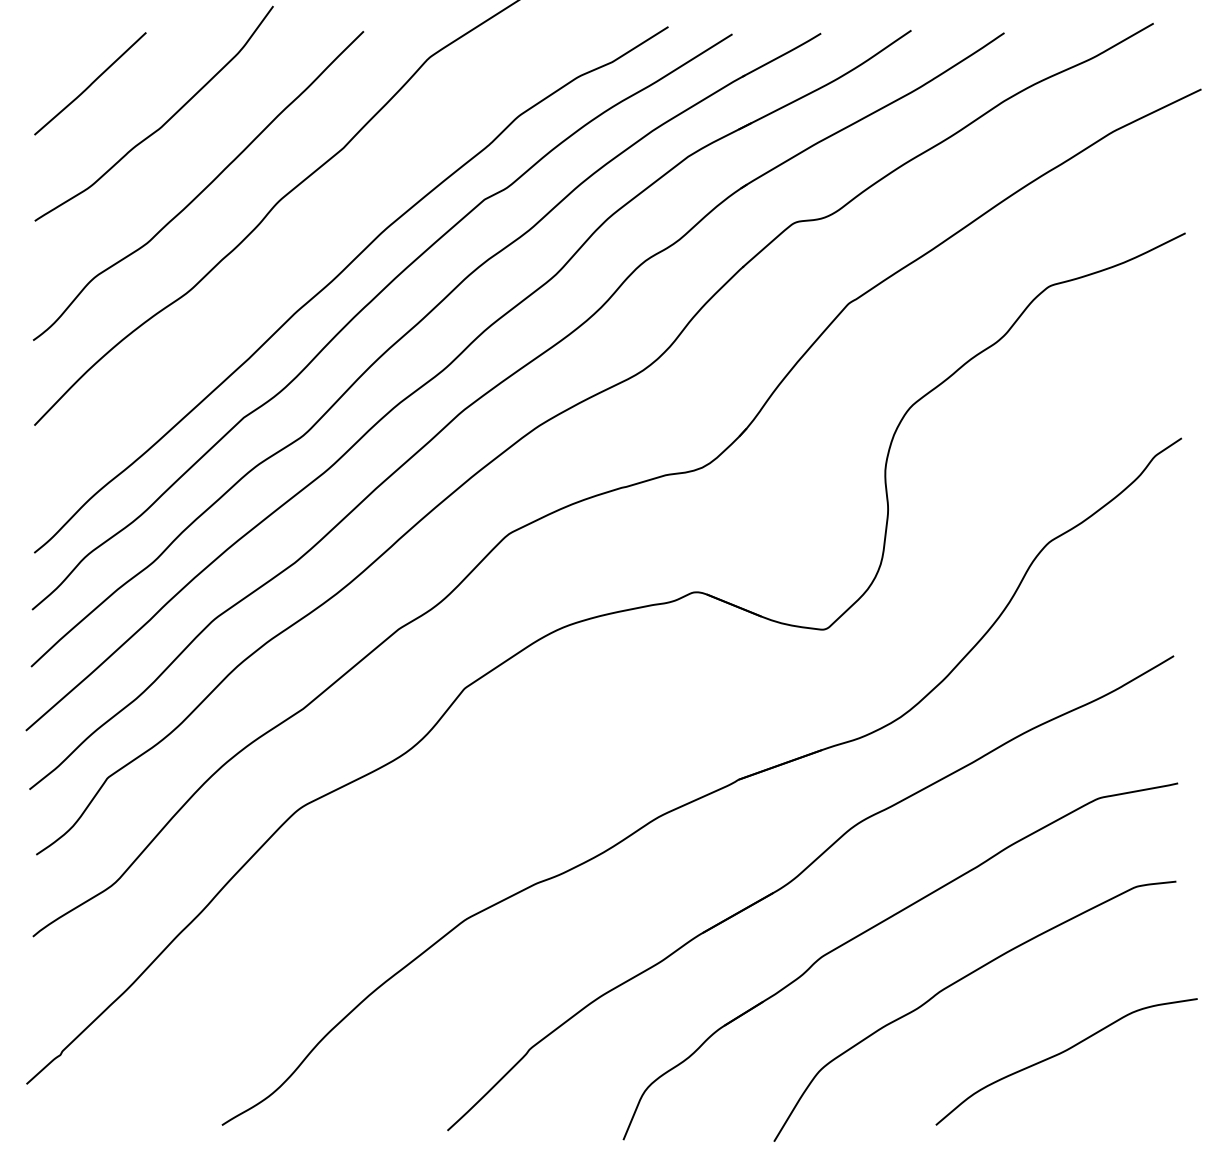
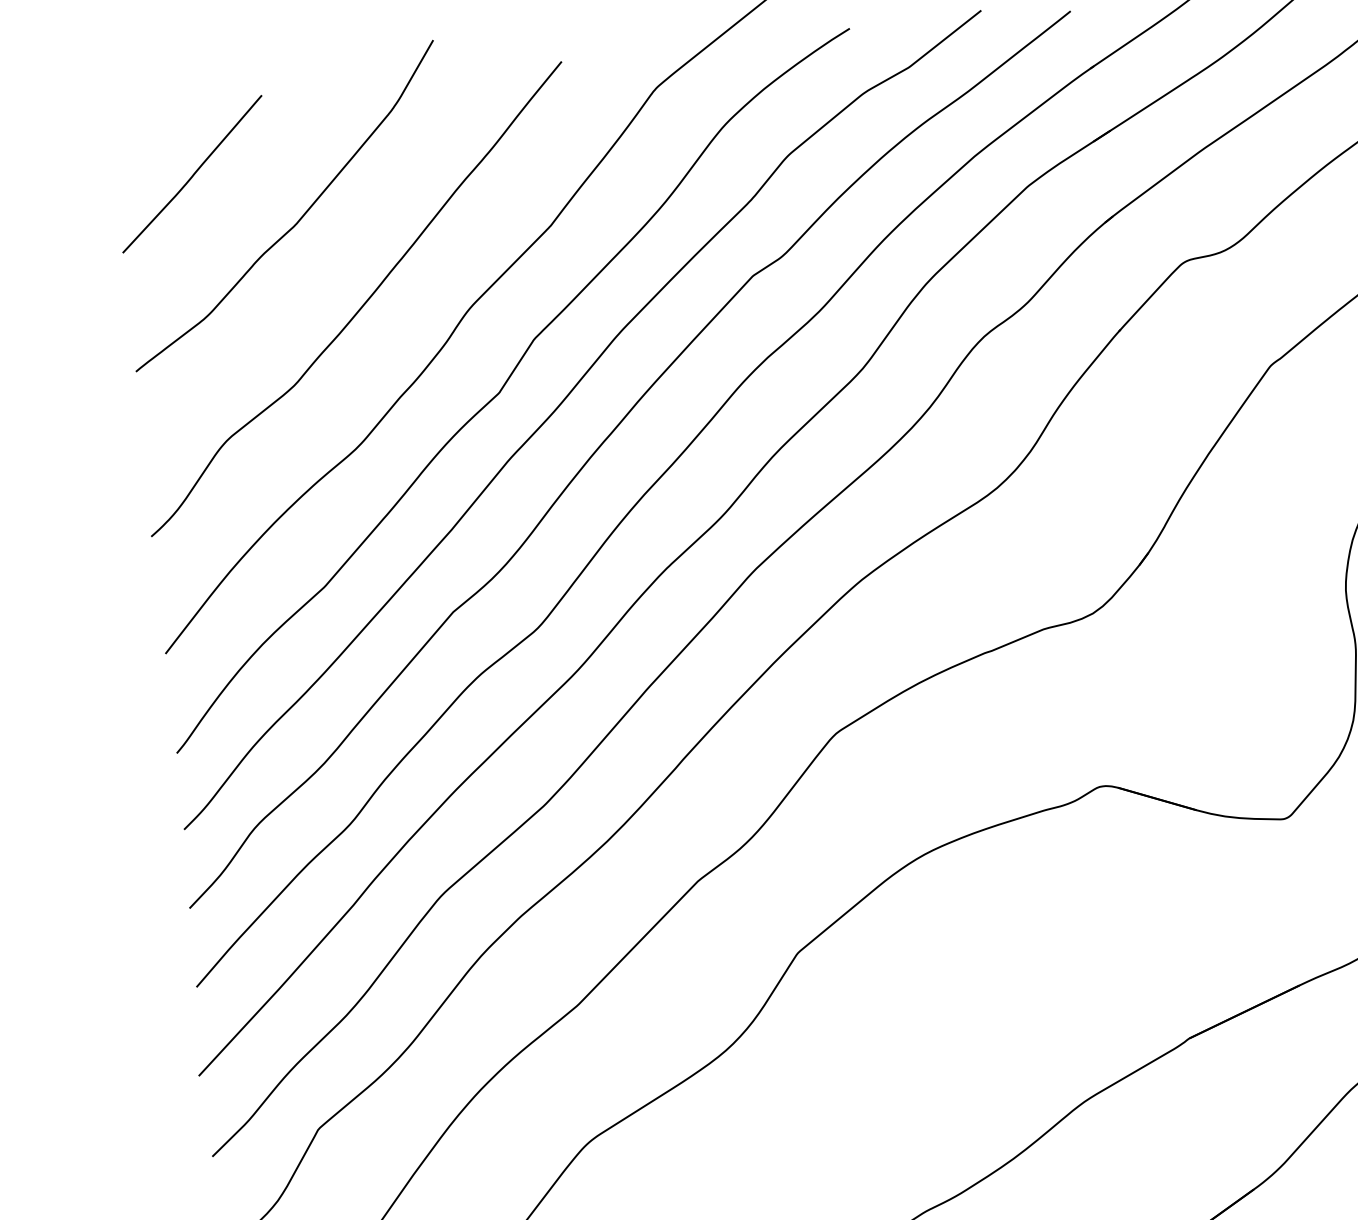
curve: (299, 258) -> (506, 384), added

